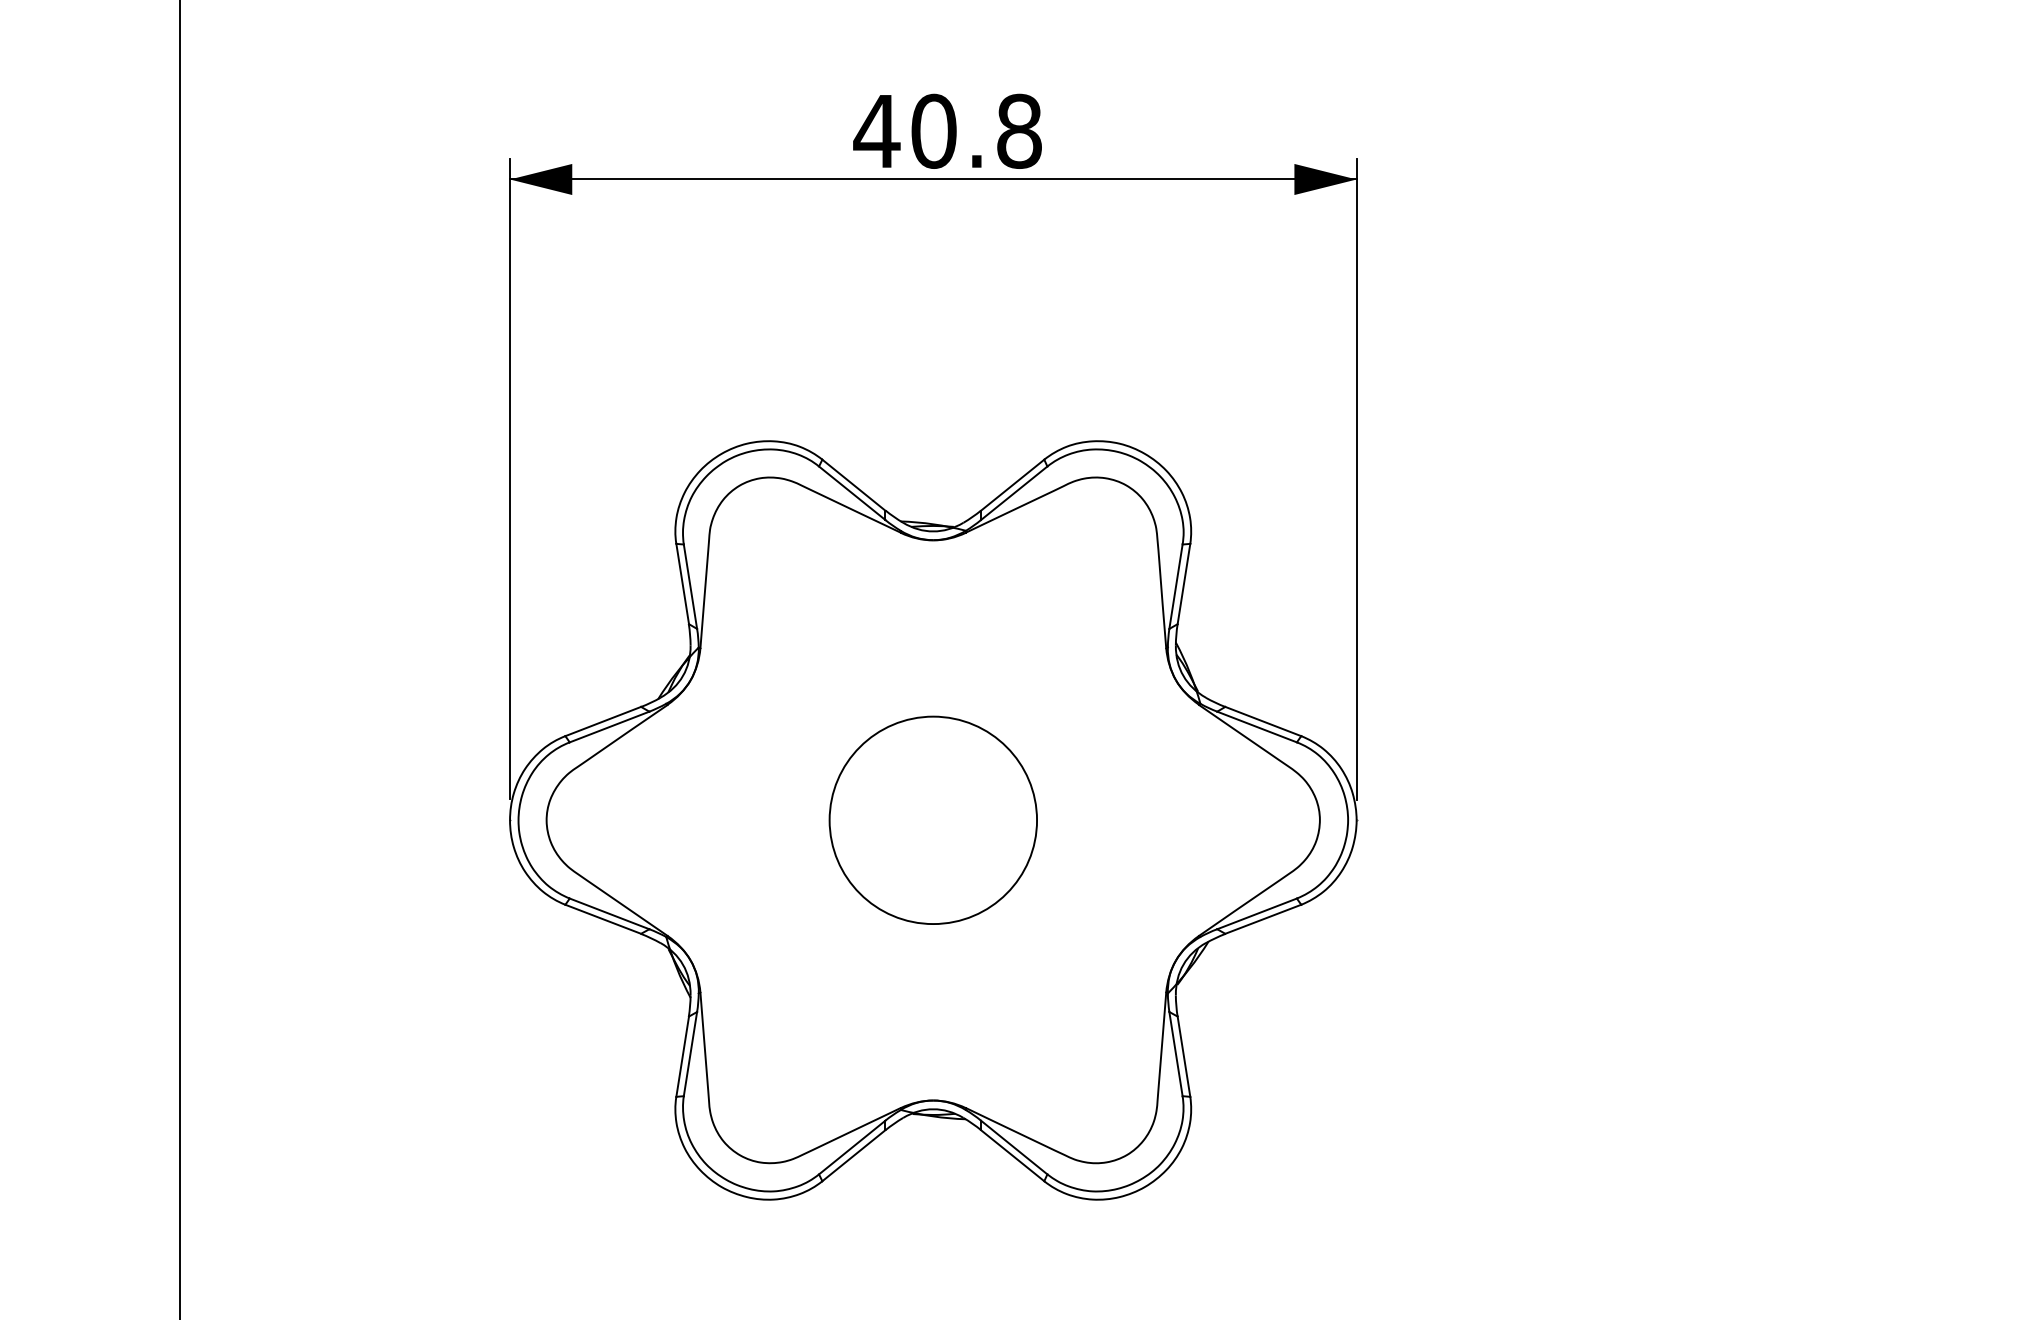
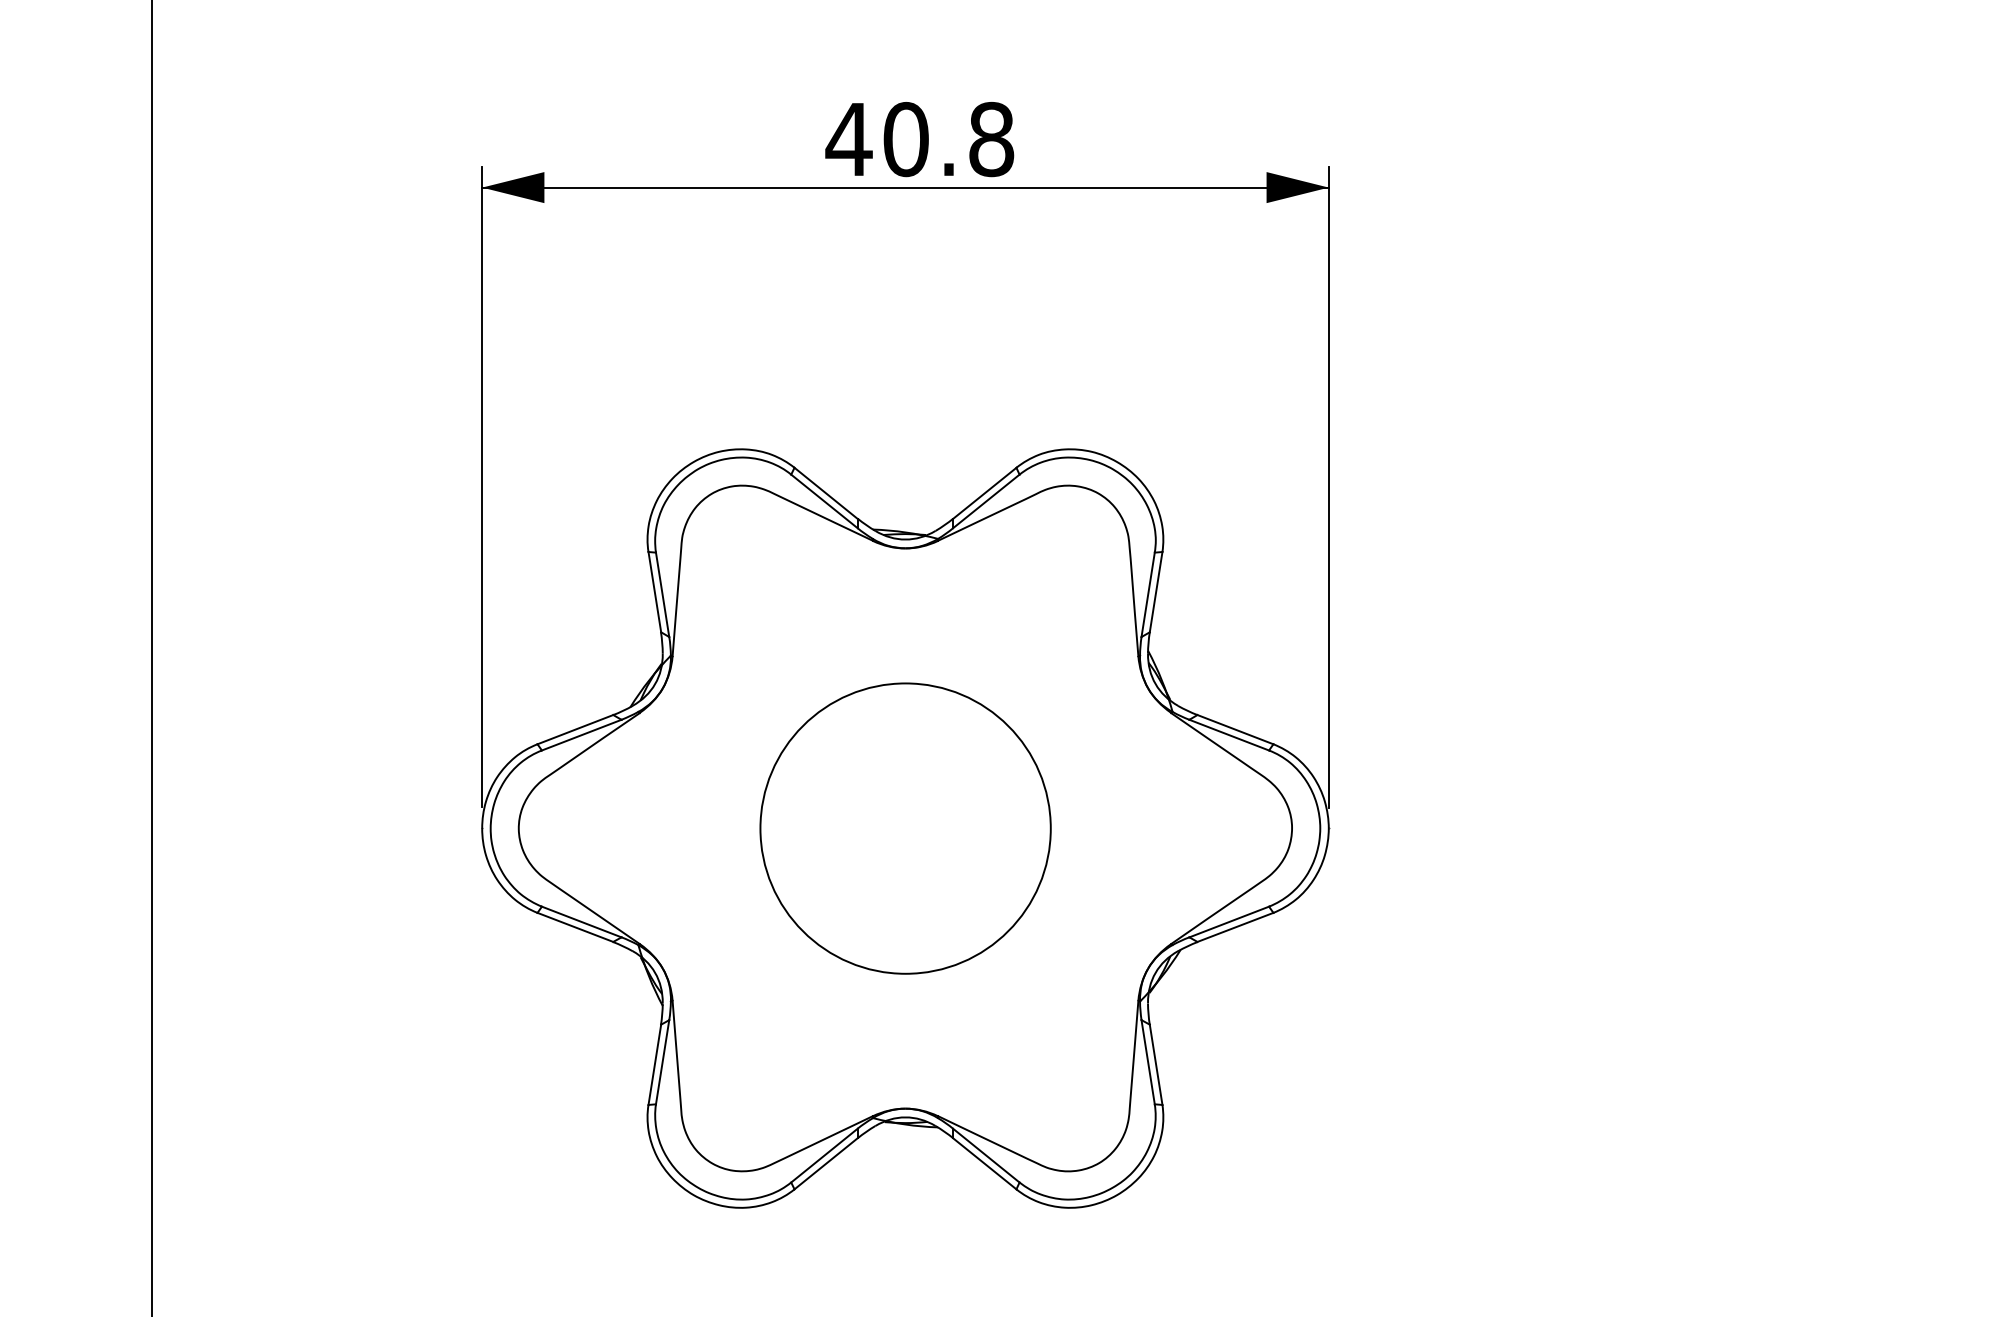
circle: (932, 819) -> (904, 827), size x1.4

